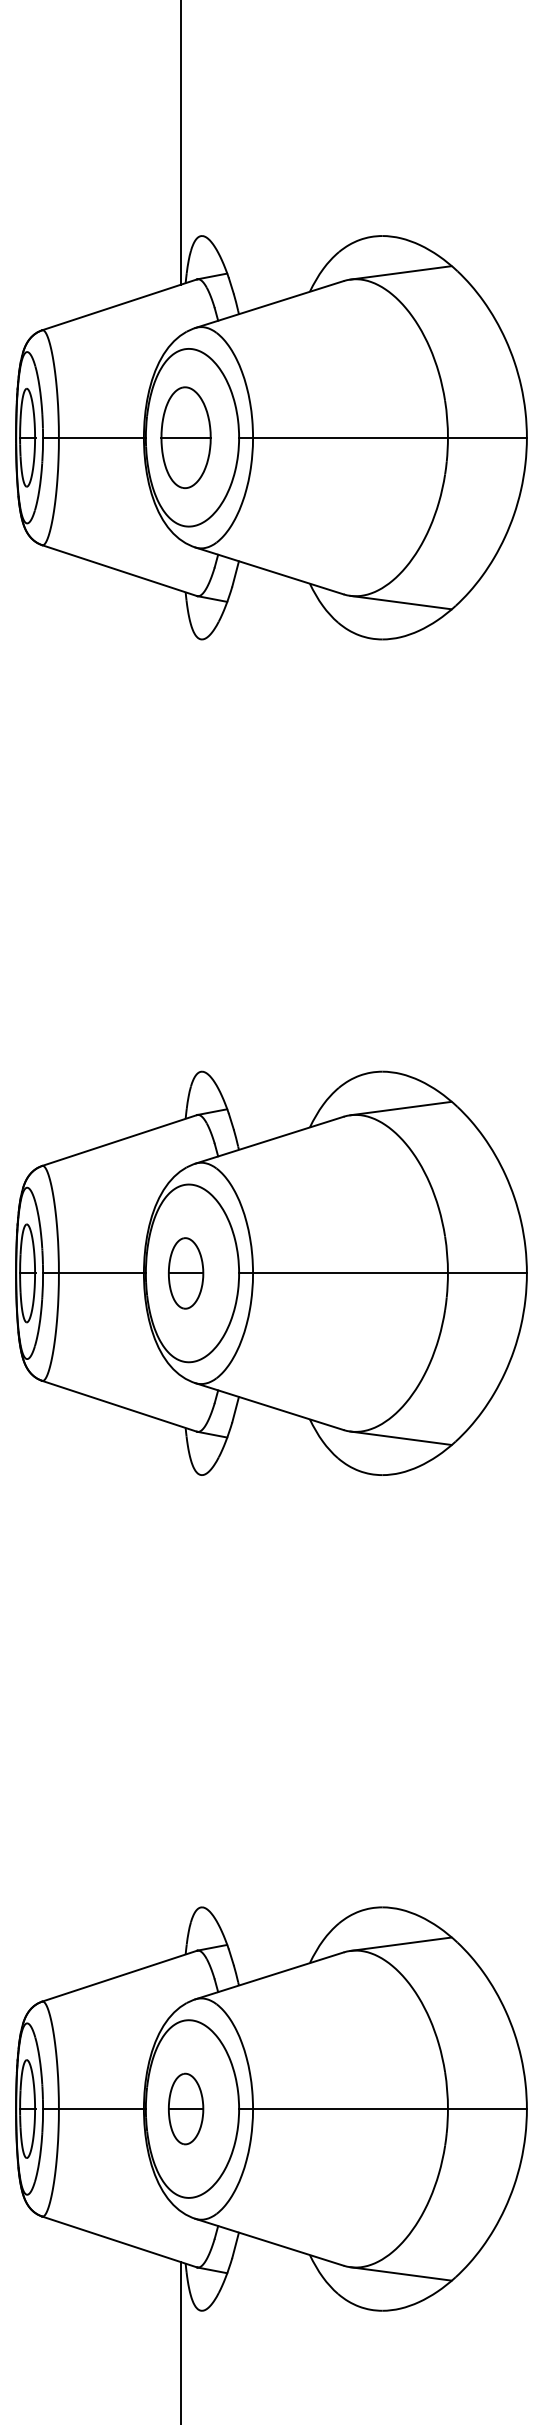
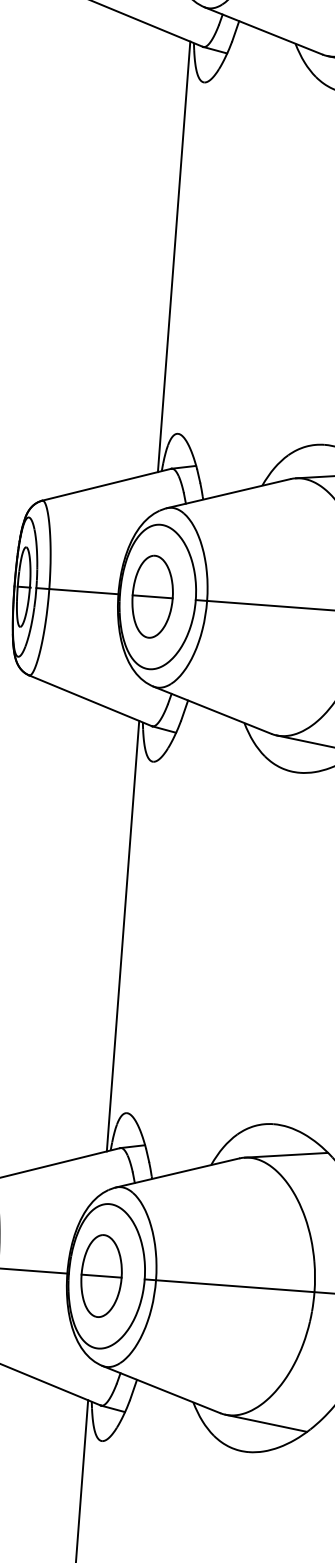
line: (181, 855) -> (174, 256), added
part: (185, 1273) -> (152, 596), size x1.43
line: (181, 1691) -> (123, 936), added
part: (185, 2108) -> (101, 1275), size x1.43

